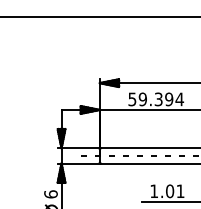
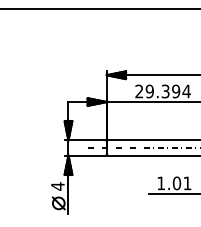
text: (132, 99) -> (139, 91), 59.394 -> 29.394
text: (50, 194) -> (57, 186), 6 -> 4

